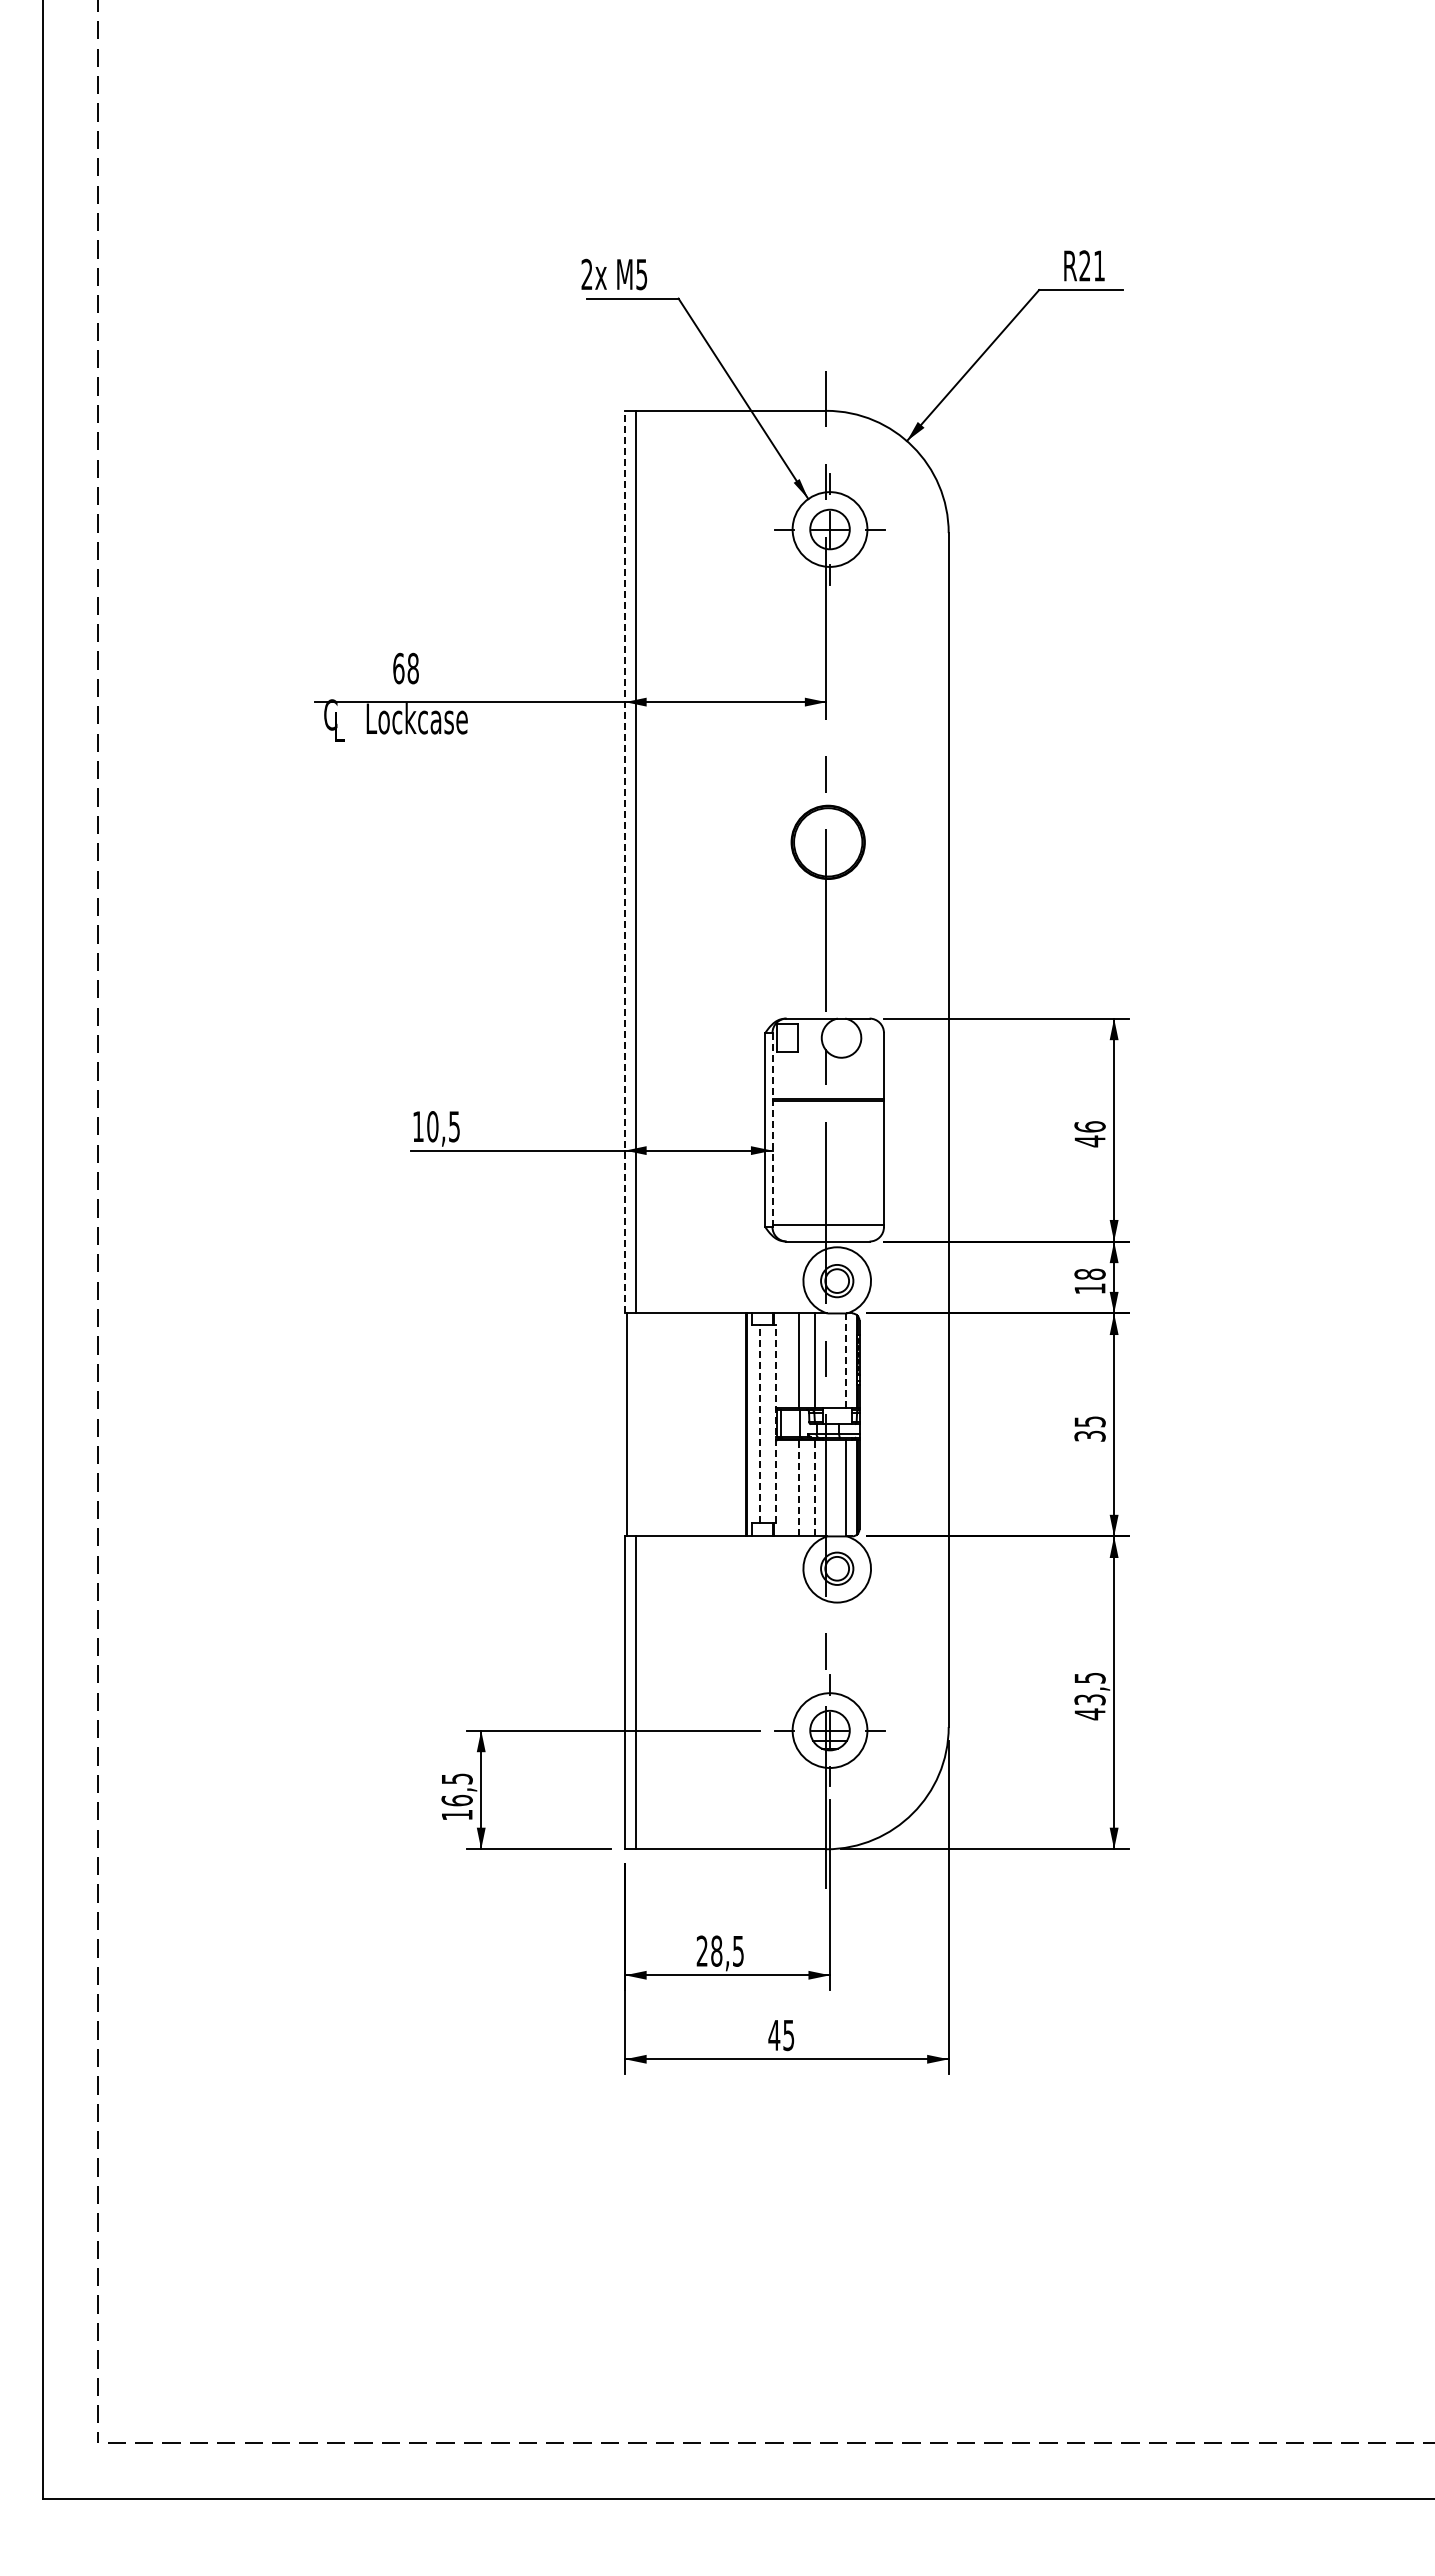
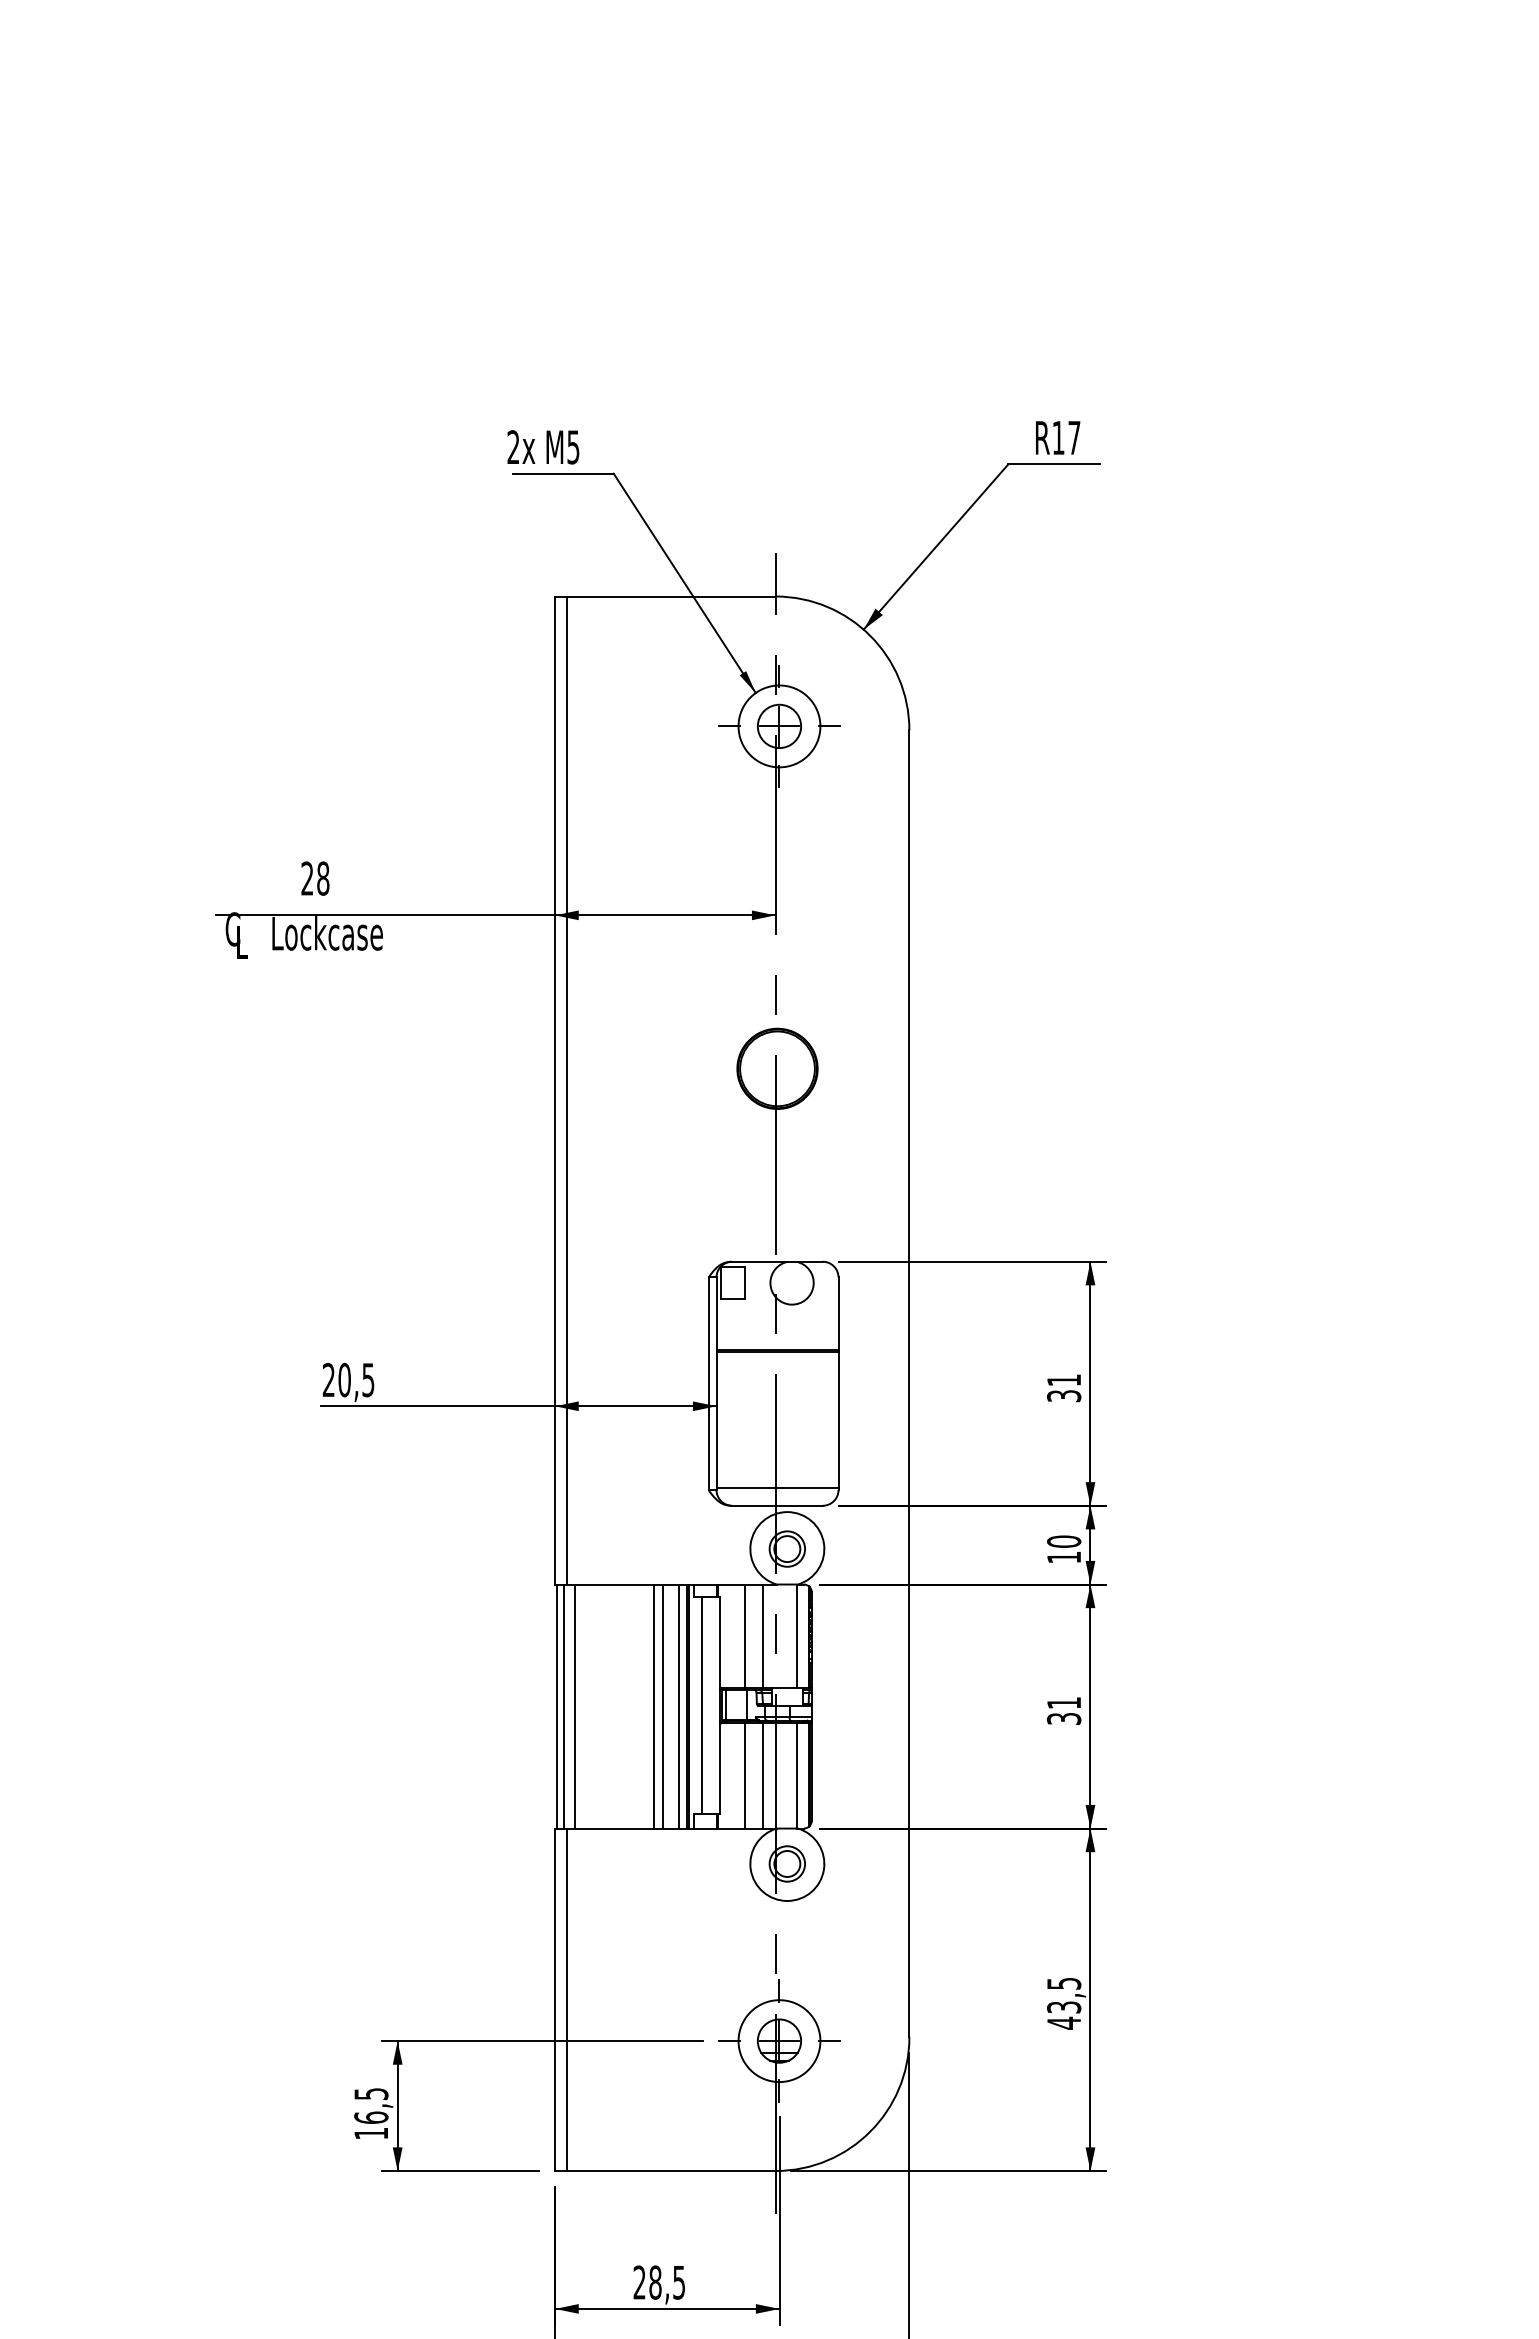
text: (1091, 265) -> (1065, 437), R21 -> R17
text: (398, 668) -> (307, 878), 68 -> 28
line: (625, 861) -> (555, 1089), dashed -> solid
text: (417, 1126) -> (327, 1379), 10,5 -> 20,5
line: (772, 1130) -> (716, 1384), dashed -> solid
text: (1089, 1134) -> (1063, 1388), 46 -> 31
text: (1090, 1273) -> (1064, 1540), 18 -> 10
line: (846, 1360) -> (797, 1635), dashed -> solid
text: (1089, 1421) -> (1063, 1702), 35 -> 31
line: (759, 1423) -> (702, 1704), dashed -> solid
line: (776, 1423) -> (720, 1704), dashed -> solid
line: (633, 1424) -> (564, 1706), added
line: (643, 1424) -> (575, 1706), added
line: (715, 1424) -> (654, 1706), added
line: (723, 1424) -> (662, 1706), added
line: (738, 1424) -> (679, 1706), added
line: (798, 1487) -> (744, 1775), dashed -> solid
line: (815, 1487) -> (763, 1775), dashed -> solid

